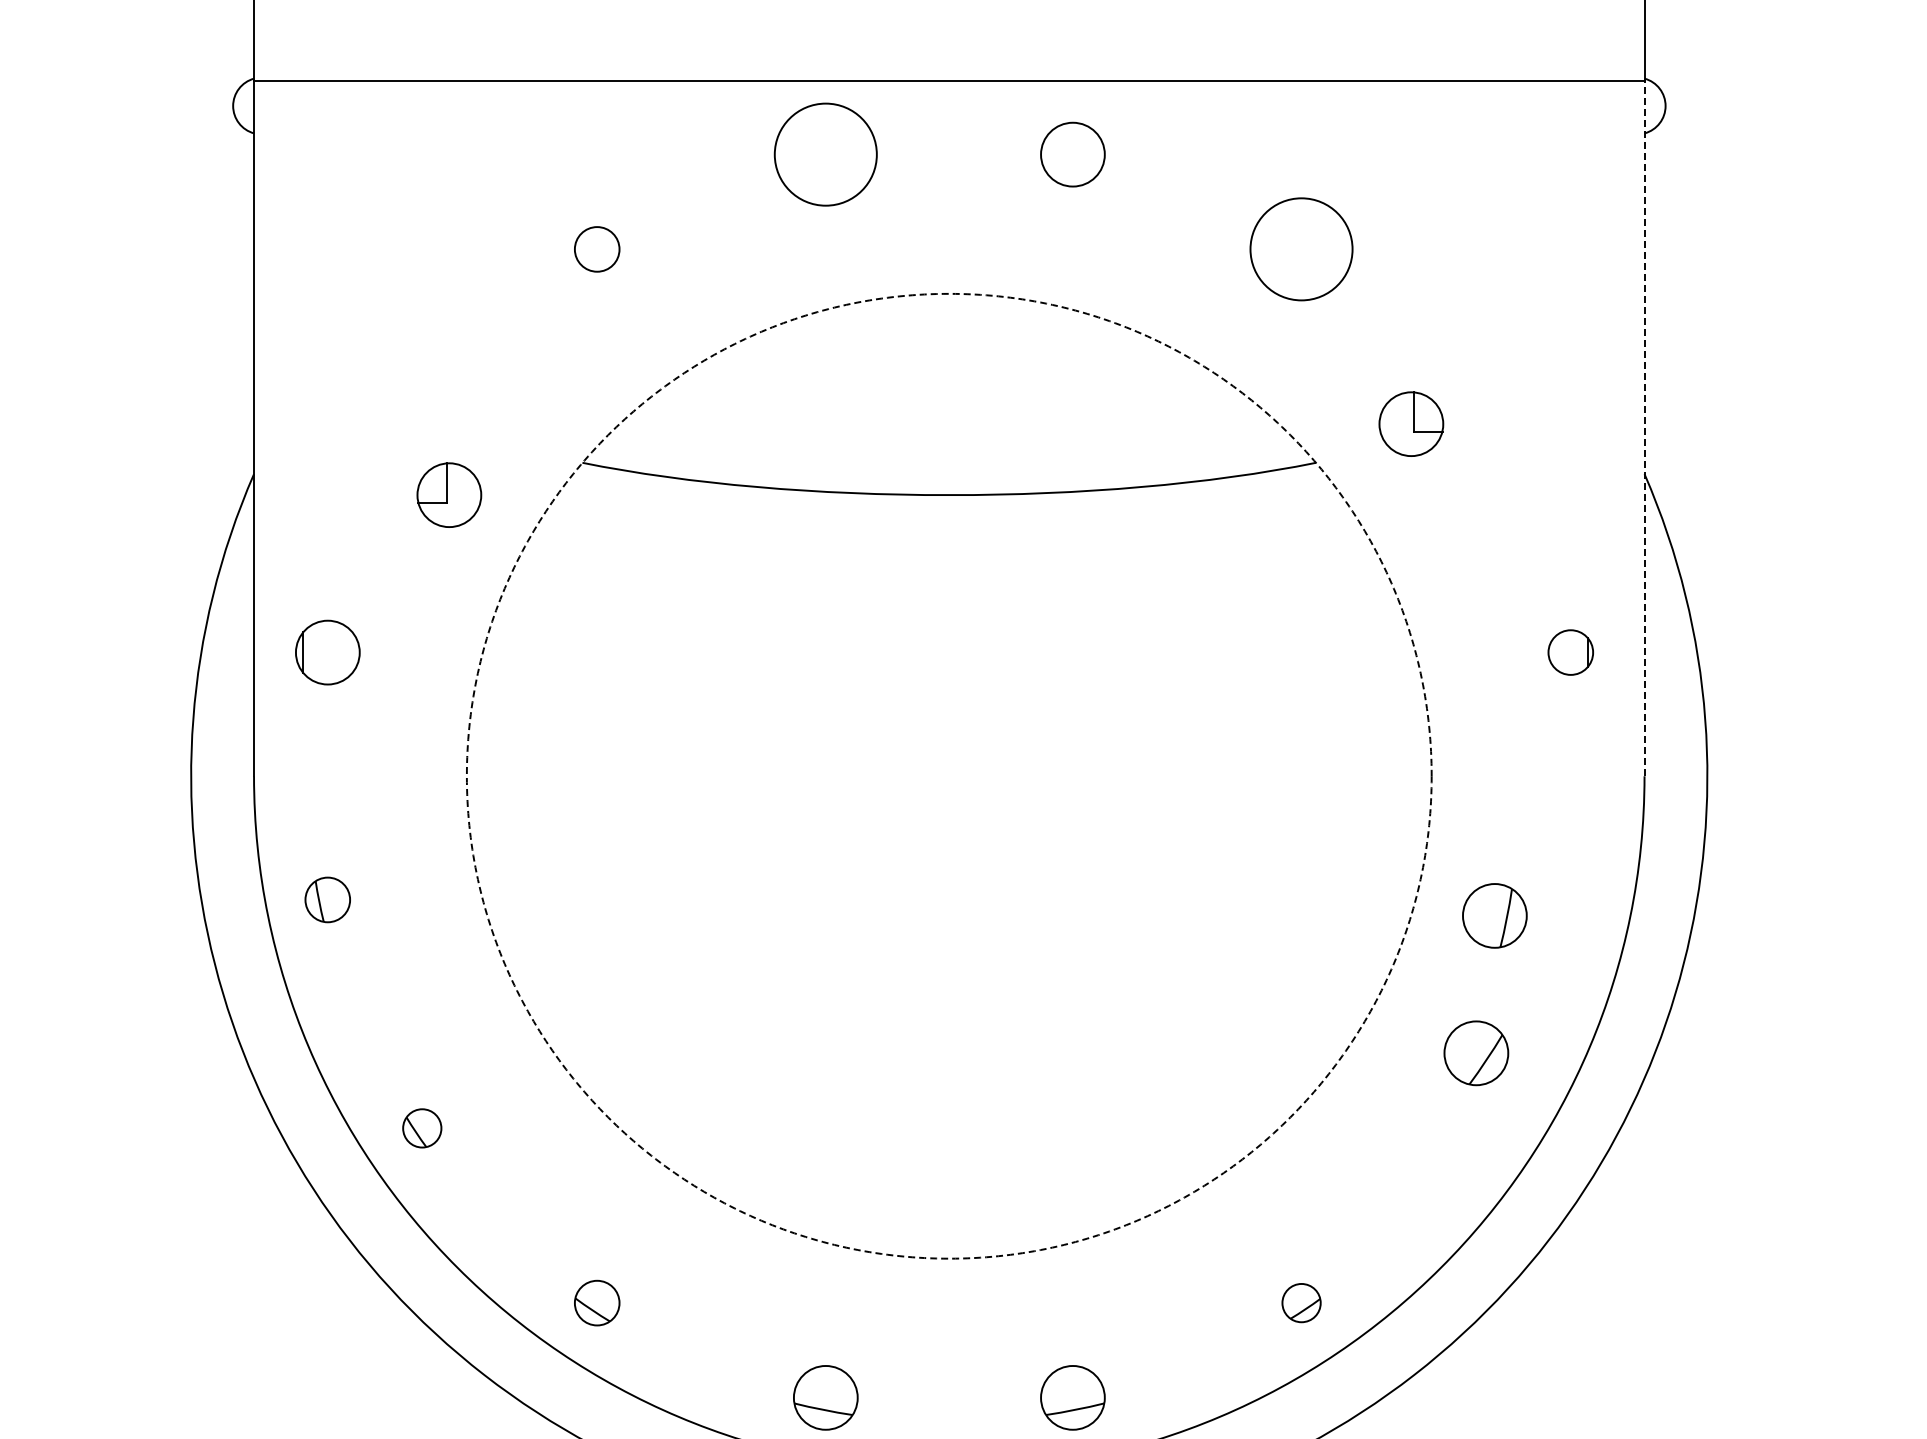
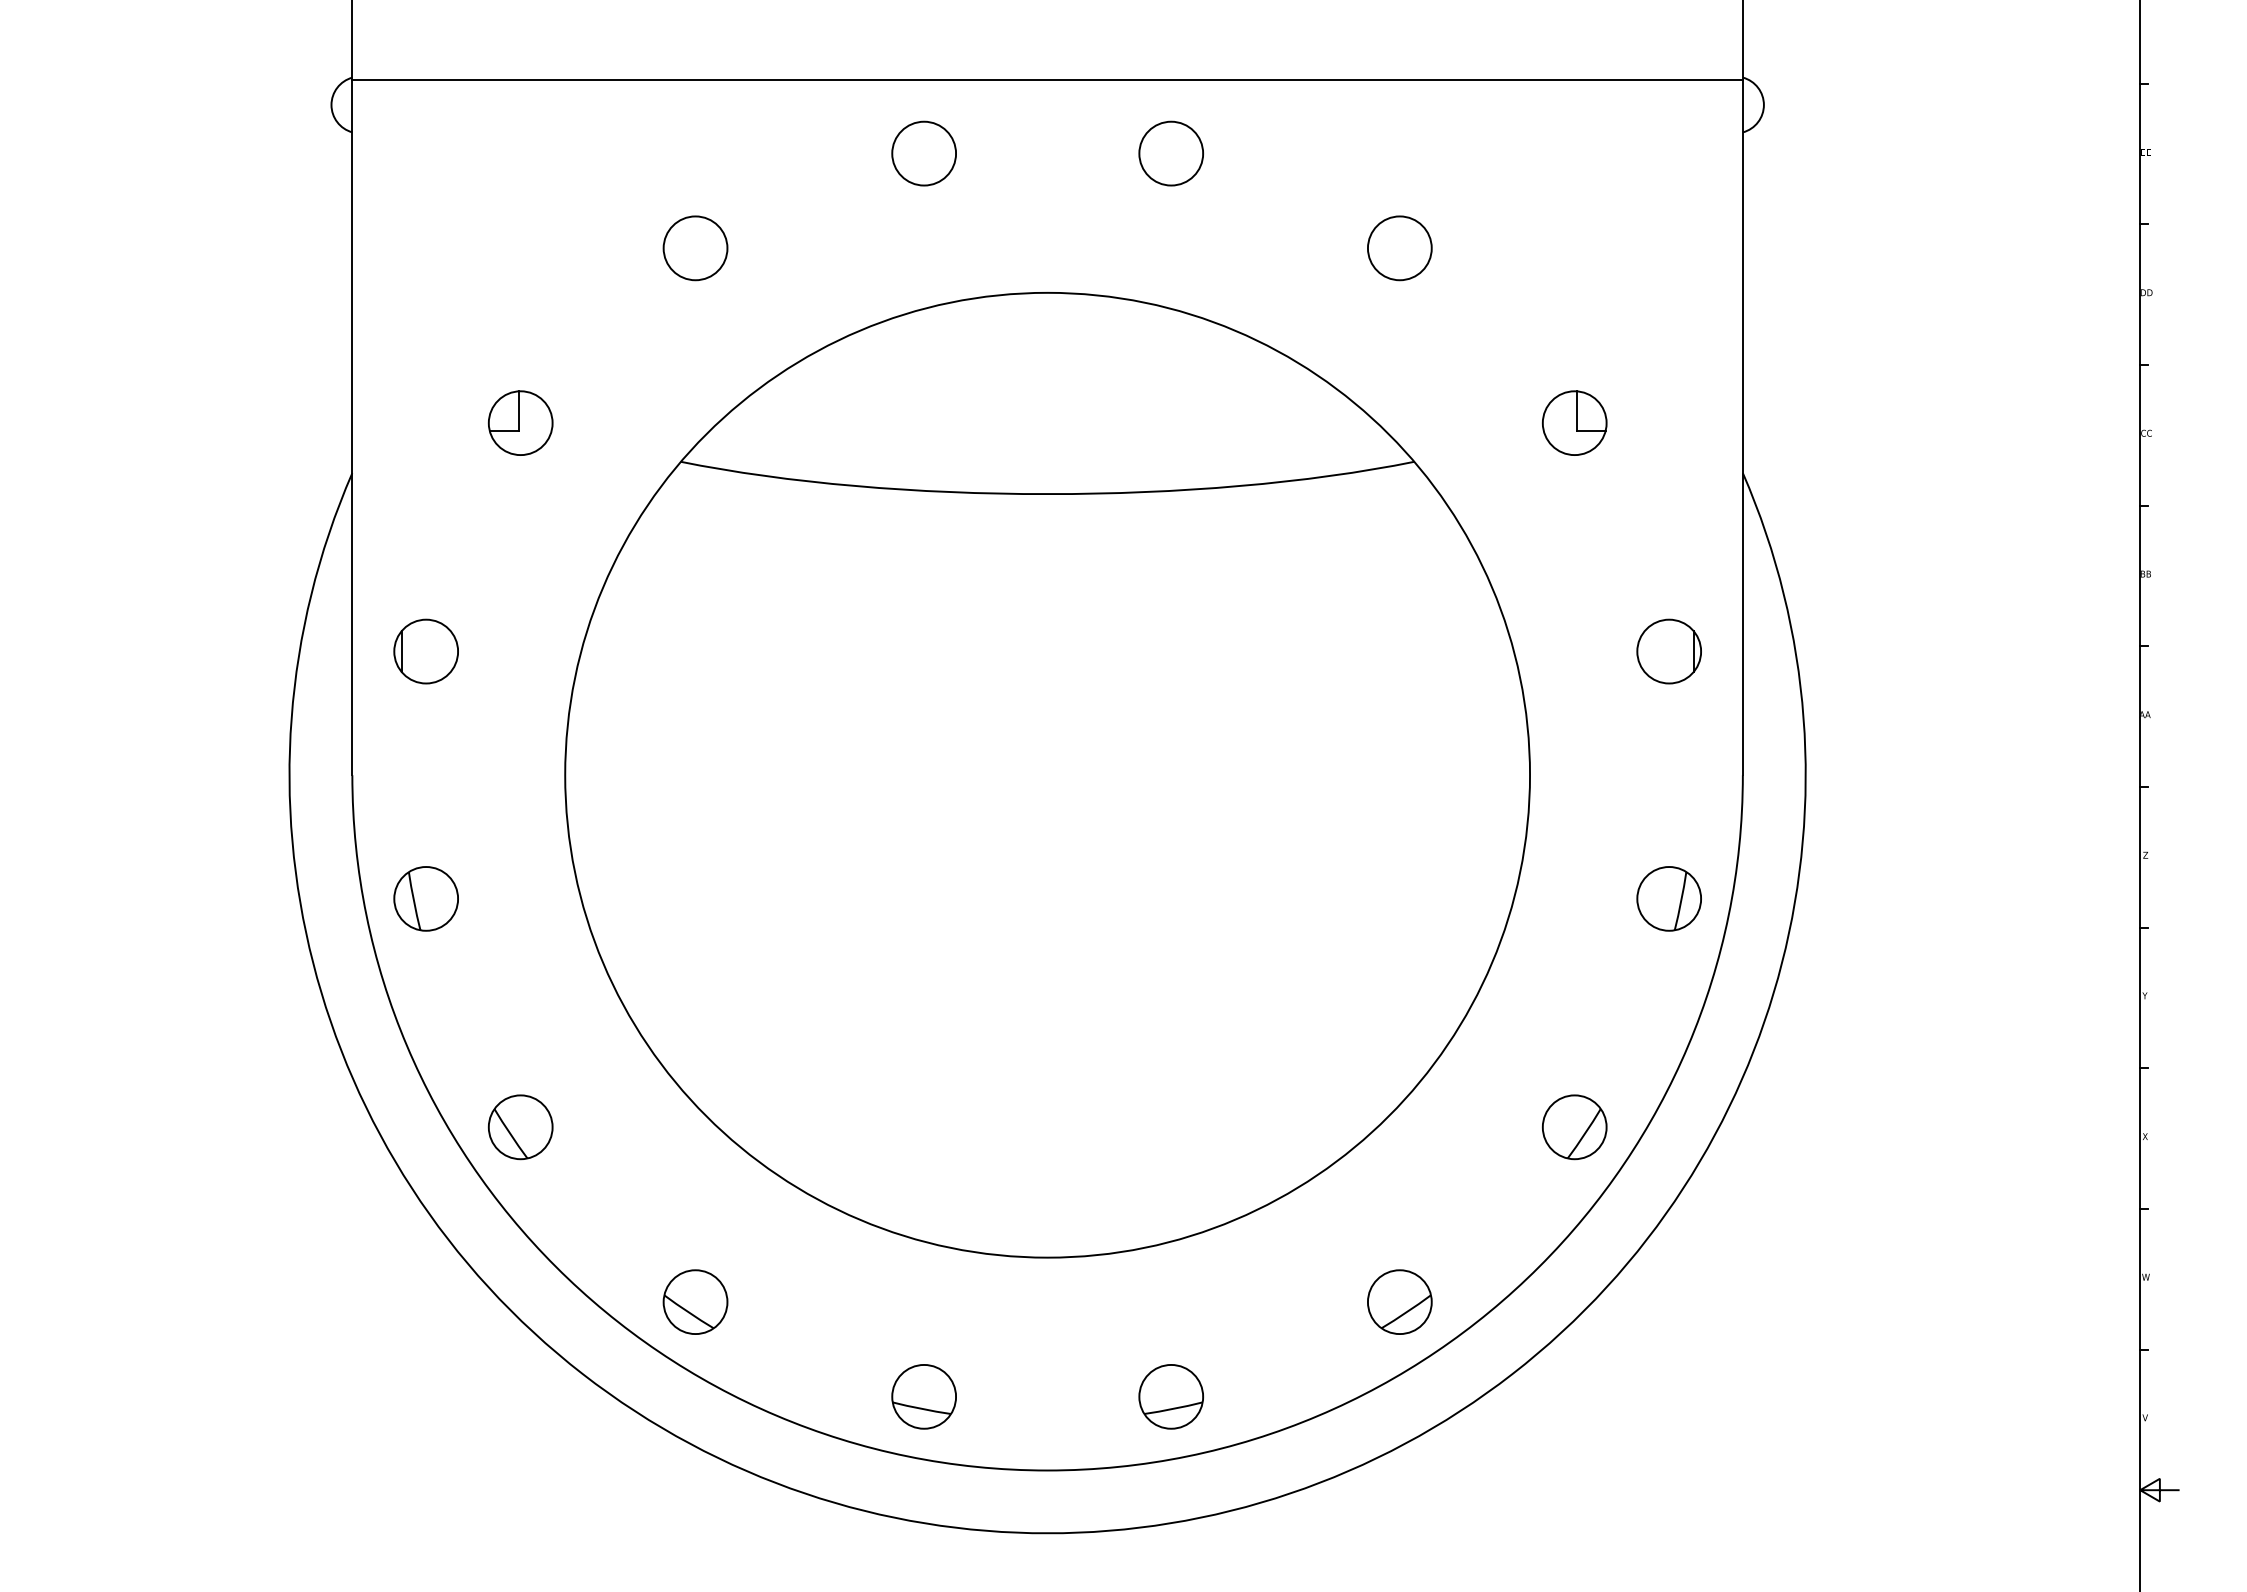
circle: (826, 154) -> (924, 153), size x0.62
circle: (597, 249) -> (695, 248), size x1.43
circle: (1301, 249) -> (1399, 248), size x0.62
part: (1411, 423) -> (1574, 422), moved
line: (1645, 428) -> (1743, 427), dashed -> solid
part: (449, 494) -> (520, 422), moved
part: (1570, 652) -> (1668, 651), size x1.43
circle: (949, 775) -> (1047, 774), dashed -> solid
part: (327, 899) -> (425, 898), size x1.43
part: (1494, 915) -> (1668, 898), moved
part: (1476, 1053) -> (1574, 1127), moved
part: (422, 1128) -> (520, 1127), size x1.67
part: (597, 1302) -> (695, 1301), size x1.43
part: (1301, 1302) -> (1399, 1301), size x1.67

